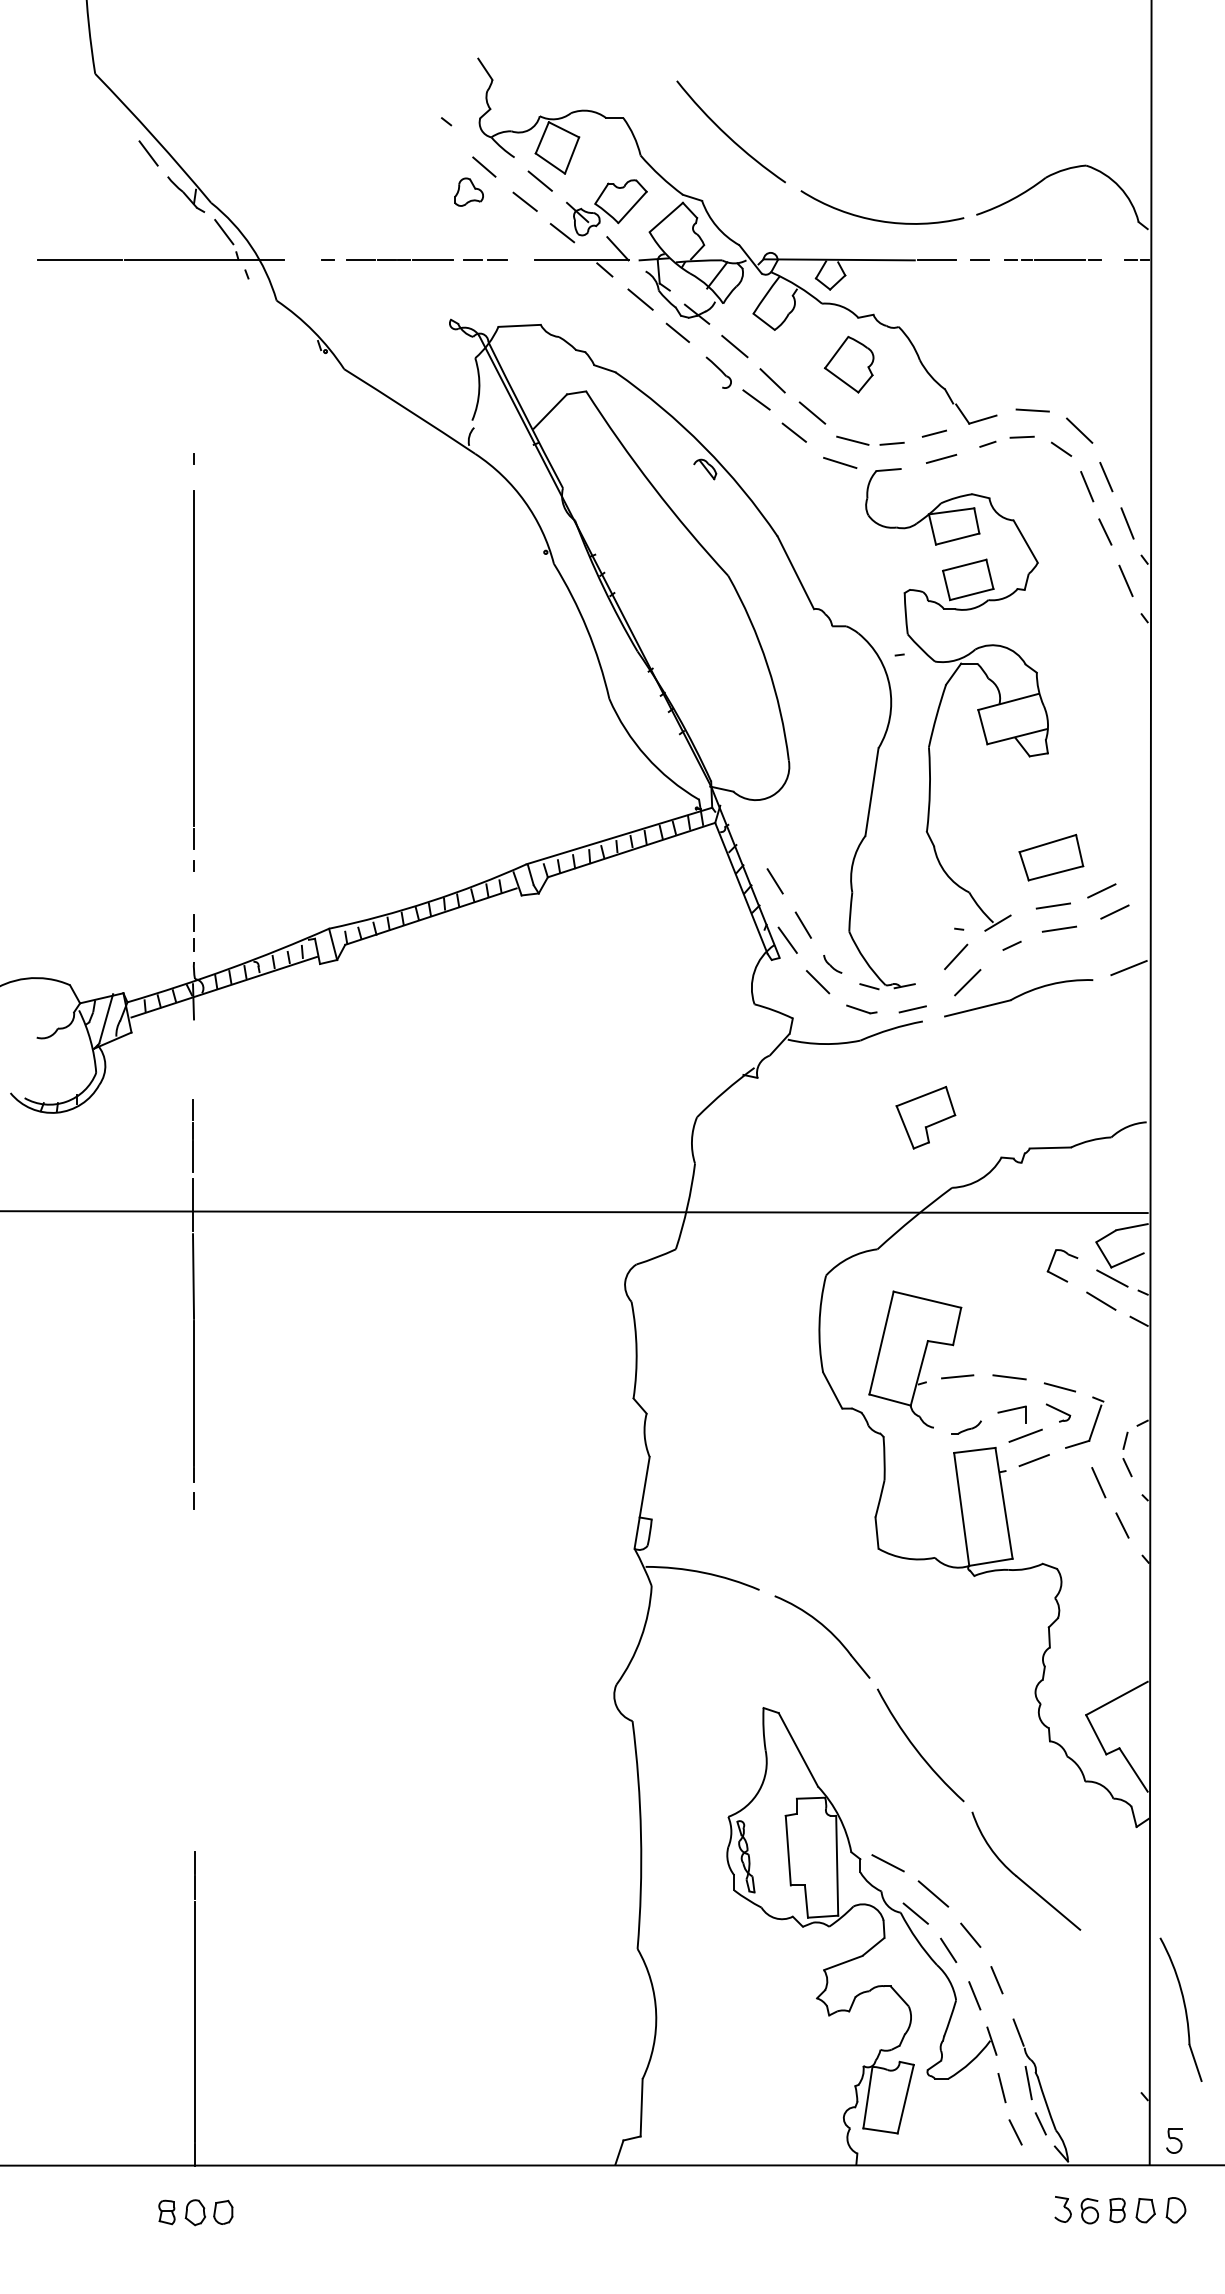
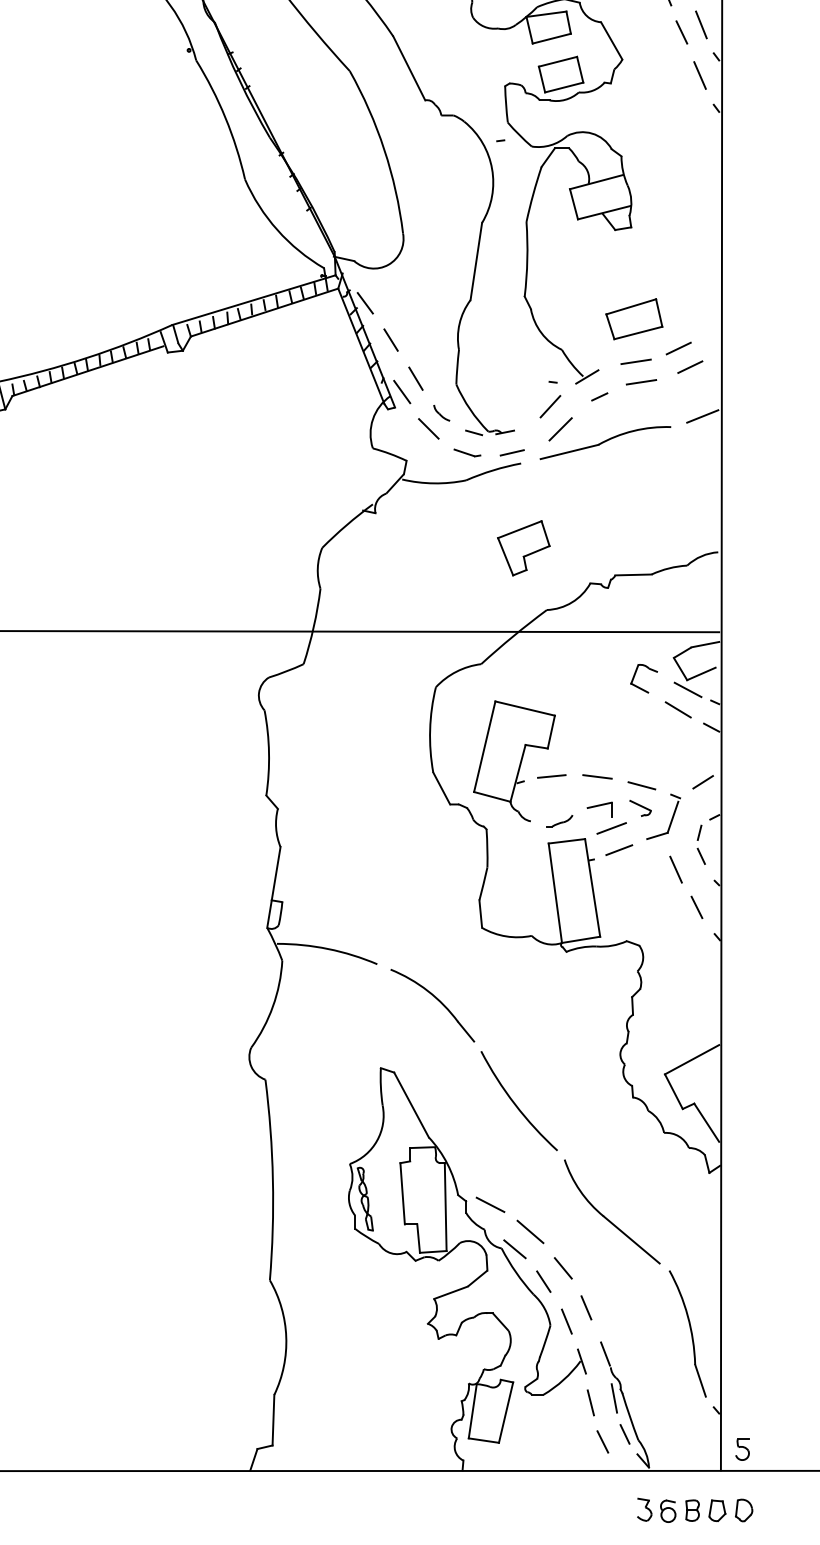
line: (745, 839) -> (364, 303), added
line: (1129, 1383) -> (703, 782), added
part: (1180, 2009) -> (687, 1333), moved

